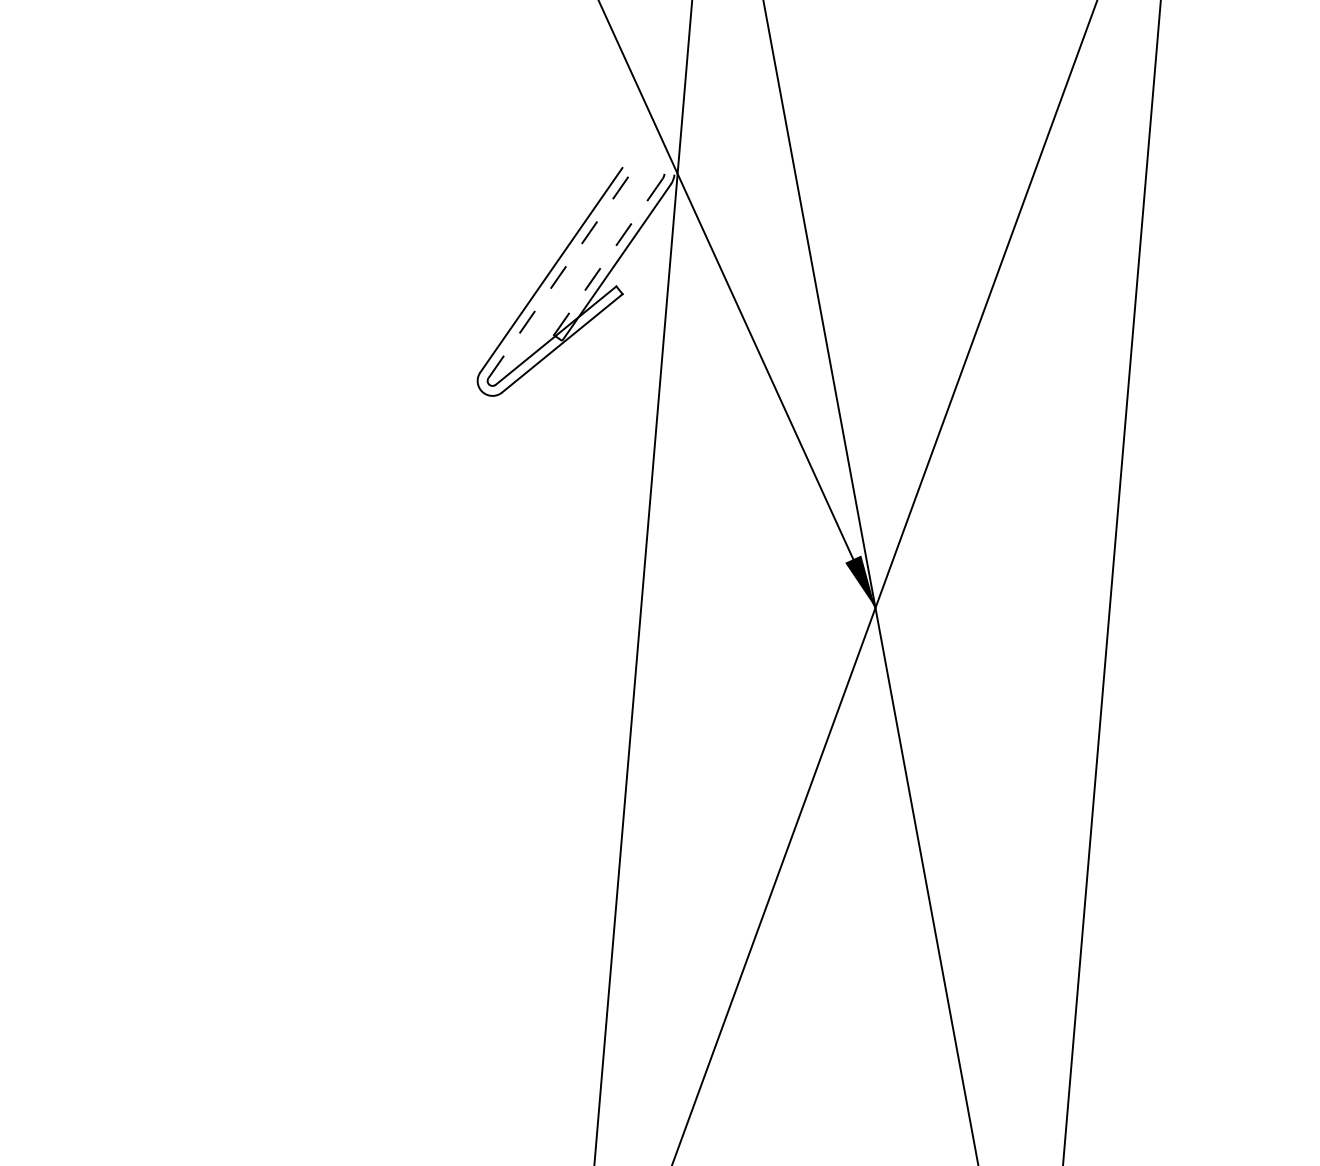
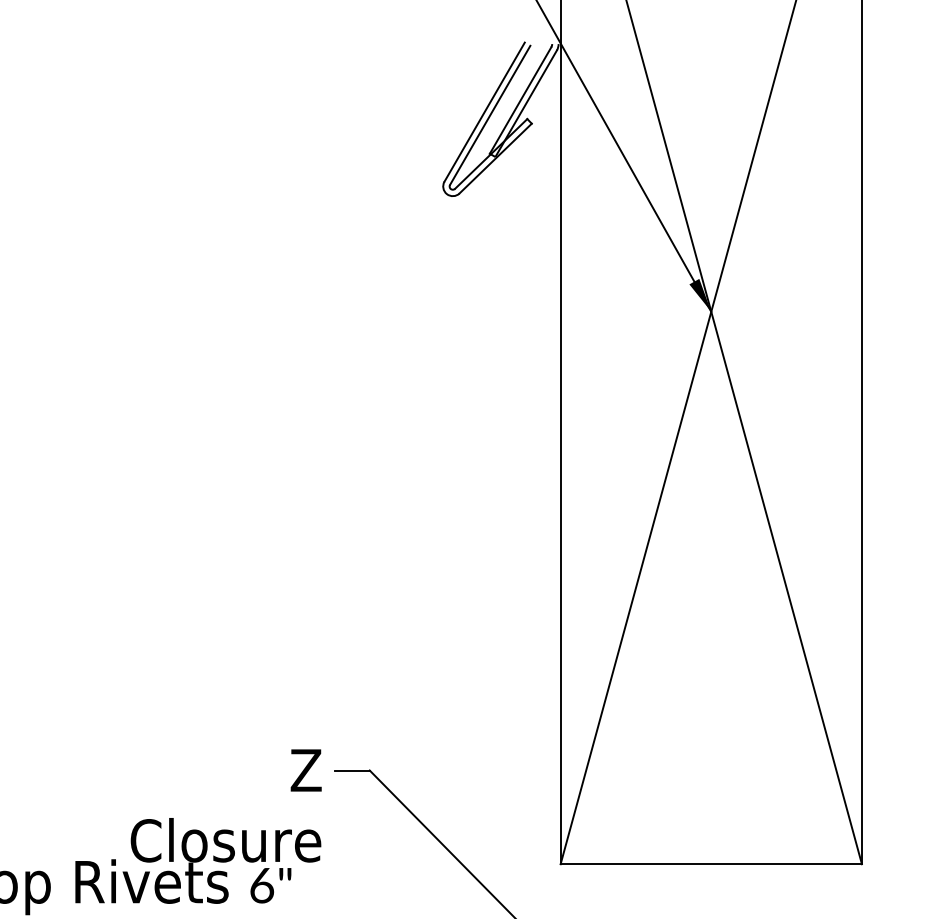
line: (608, 256) -> (520, 100), dashed -> solid
line: (560, 274) -> (490, 114), dashed -> solid

